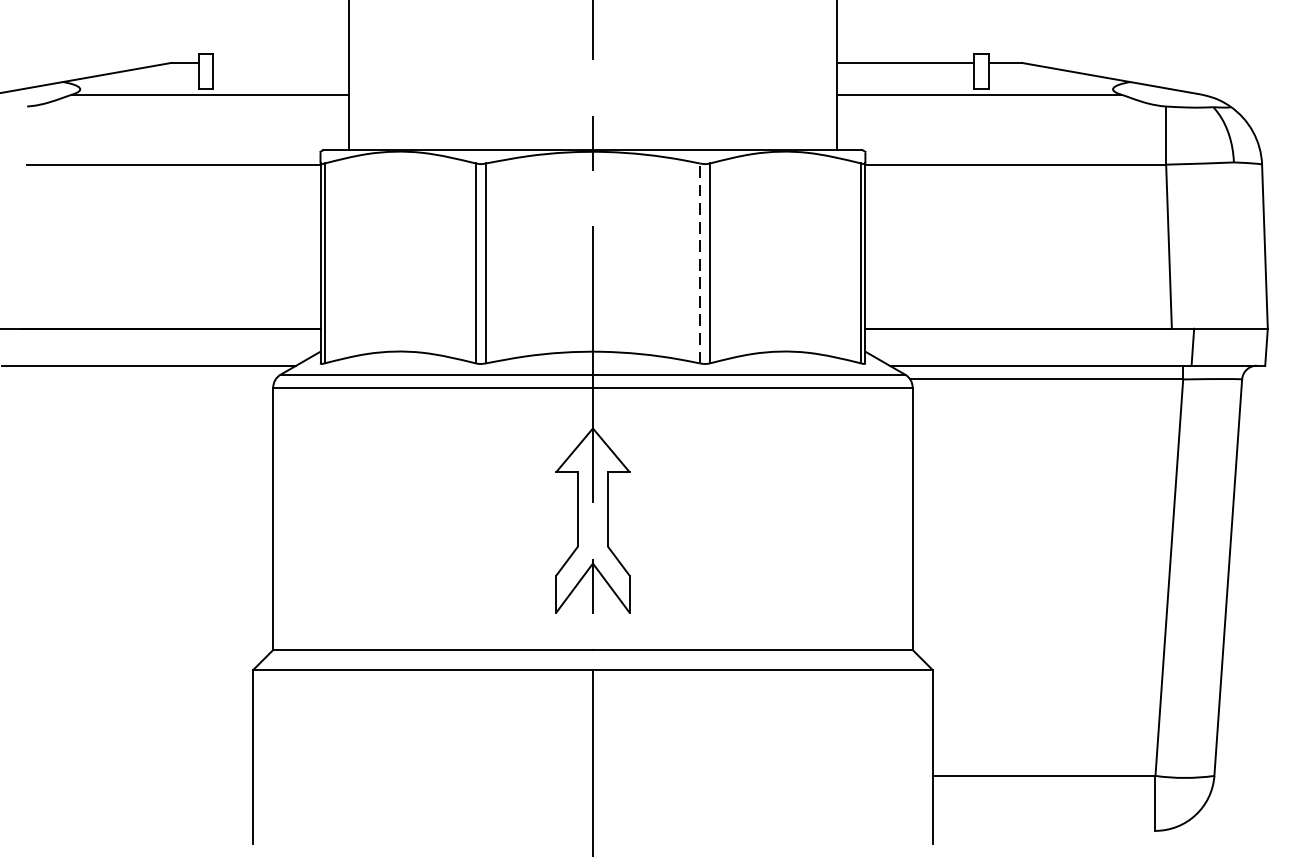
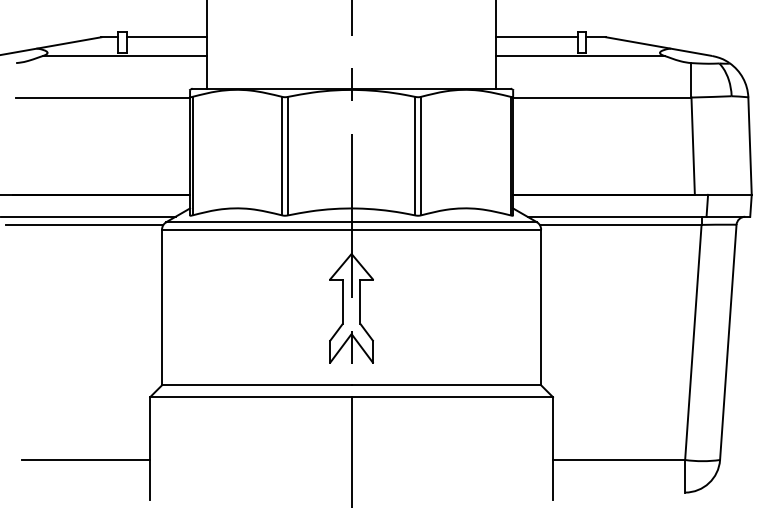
line: (280, 63) -> (166, 37), added
line: (699, 262) -> (414, 155), dashed -> solid
line: (142, 378) -> (84, 224), added
line: (145, 776) -> (86, 460), added

